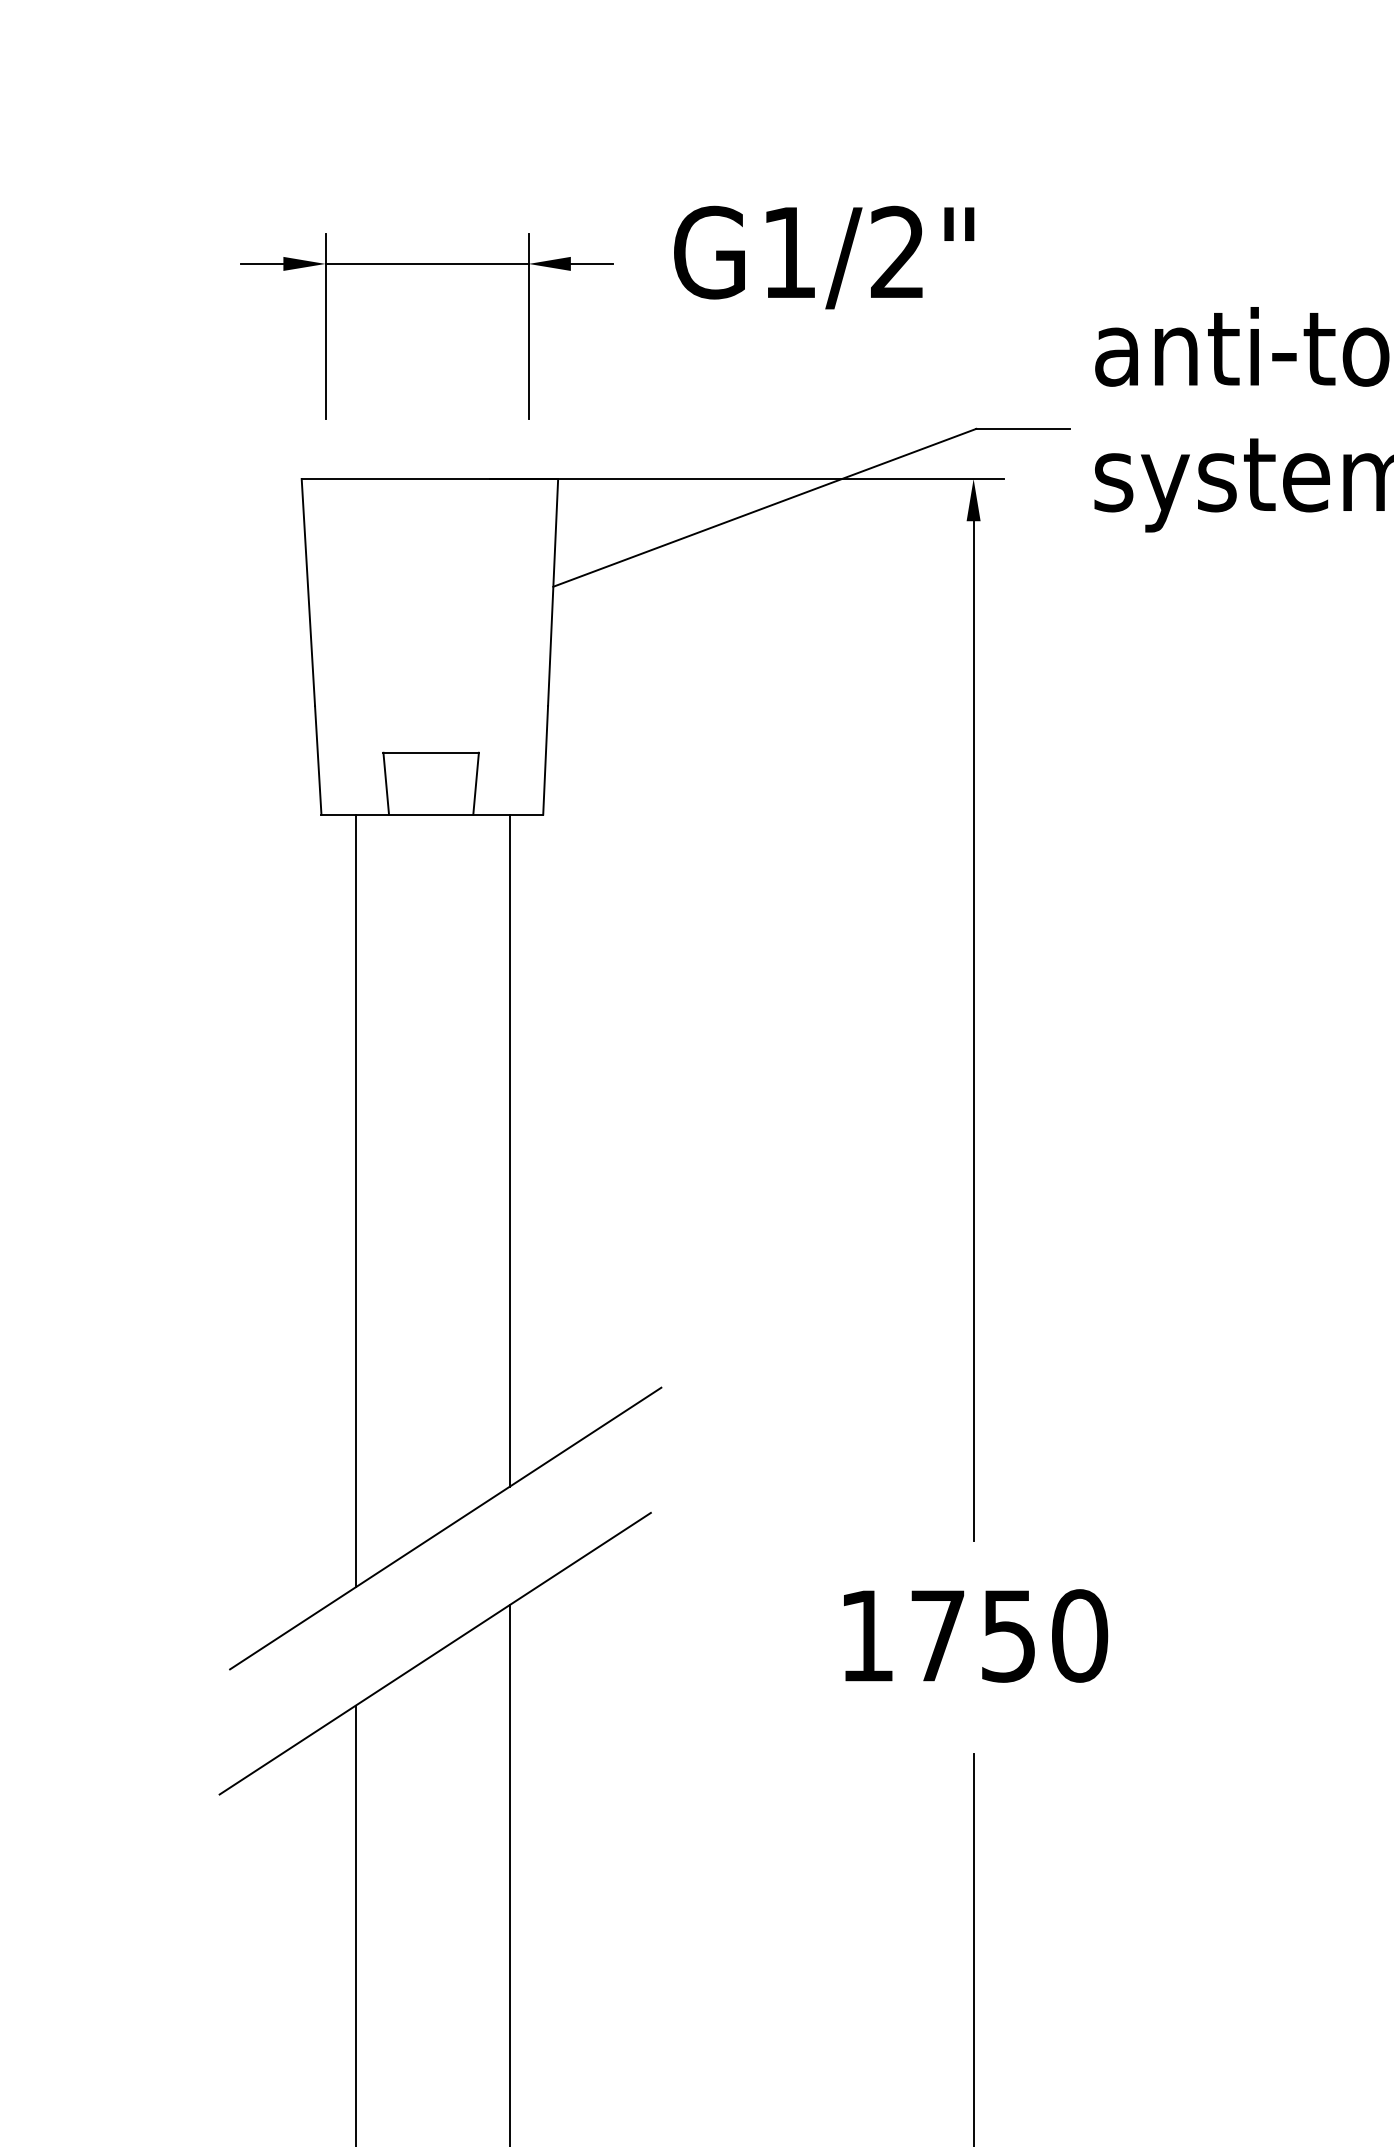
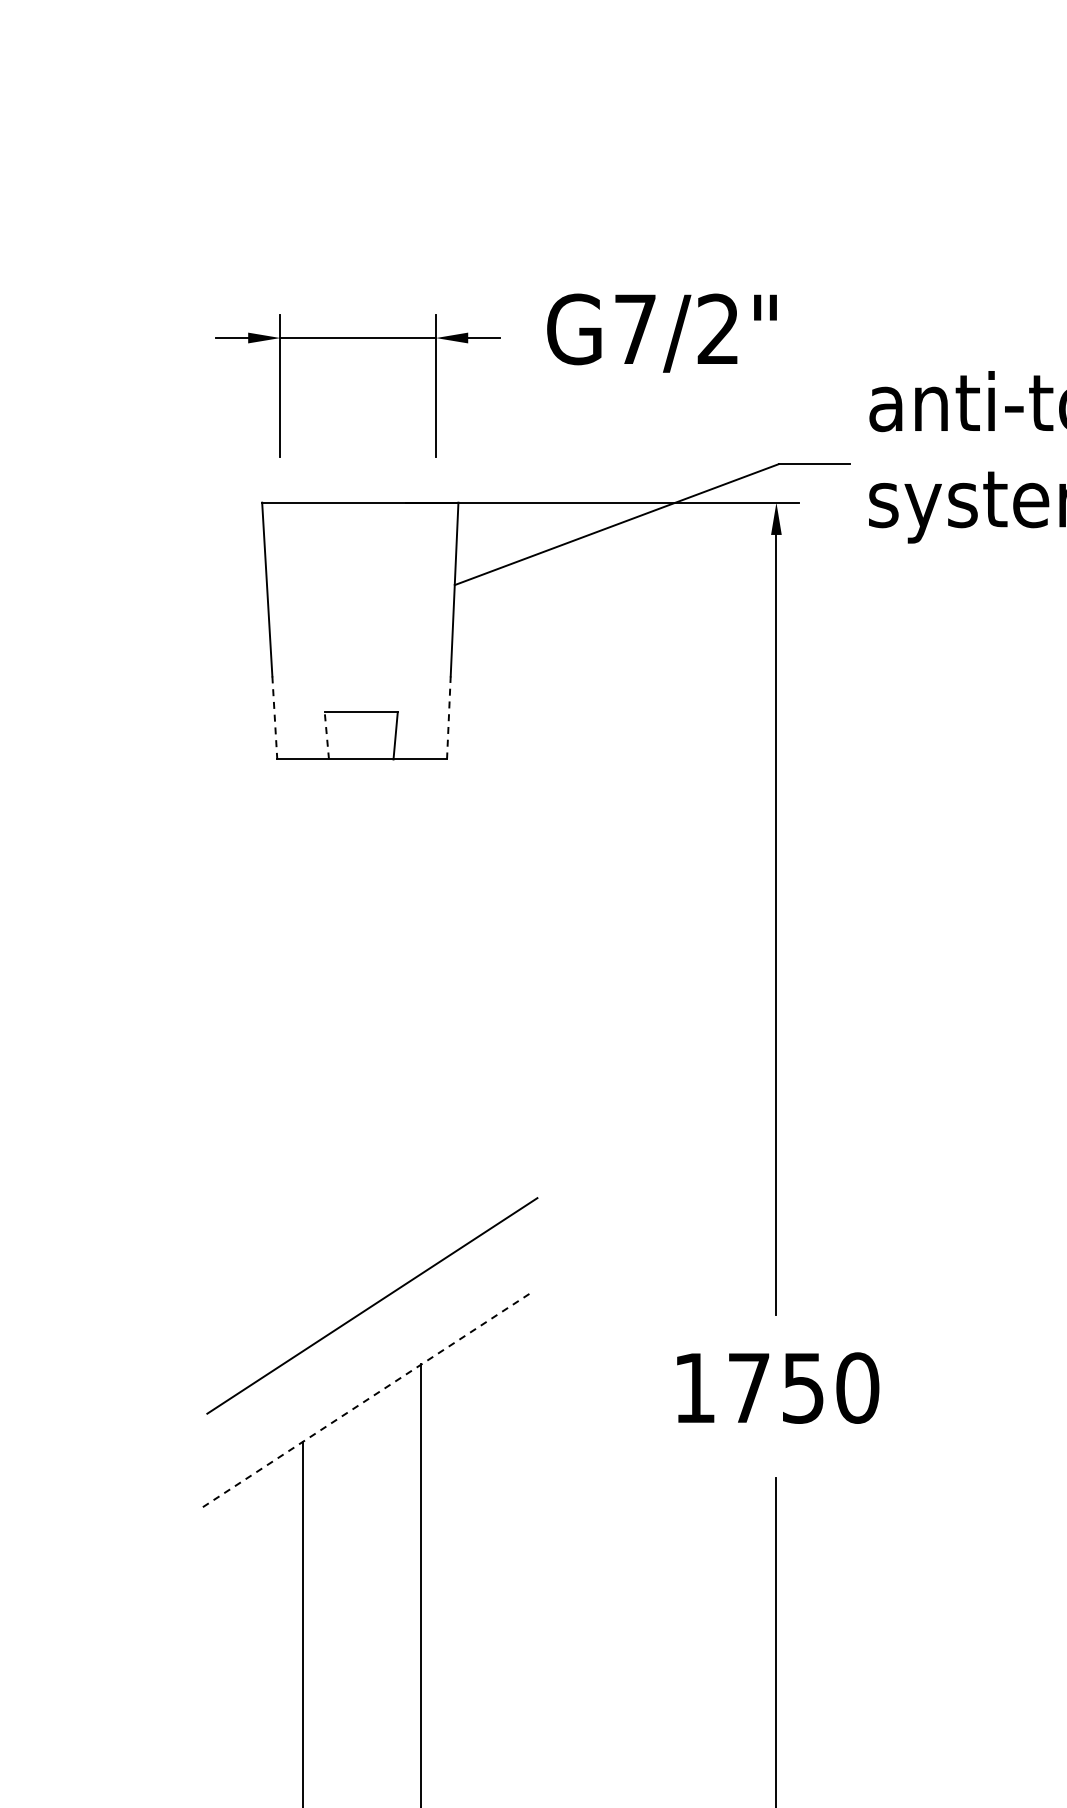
text: (789, 251) -> (635, 328), G1/2" -> G7/2"
line: (317, 759) -> (274, 717), solid -> dashed
line: (545, 759) -> (448, 717), solid -> dashed
line: (385, 783) -> (326, 735), solid -> dashed
line: (509, 1150) -> (421, 1016), removed
line: (355, 1200) -> (303, 1054), removed
line: (434, 1653) -> (363, 1401), solid -> dashed

